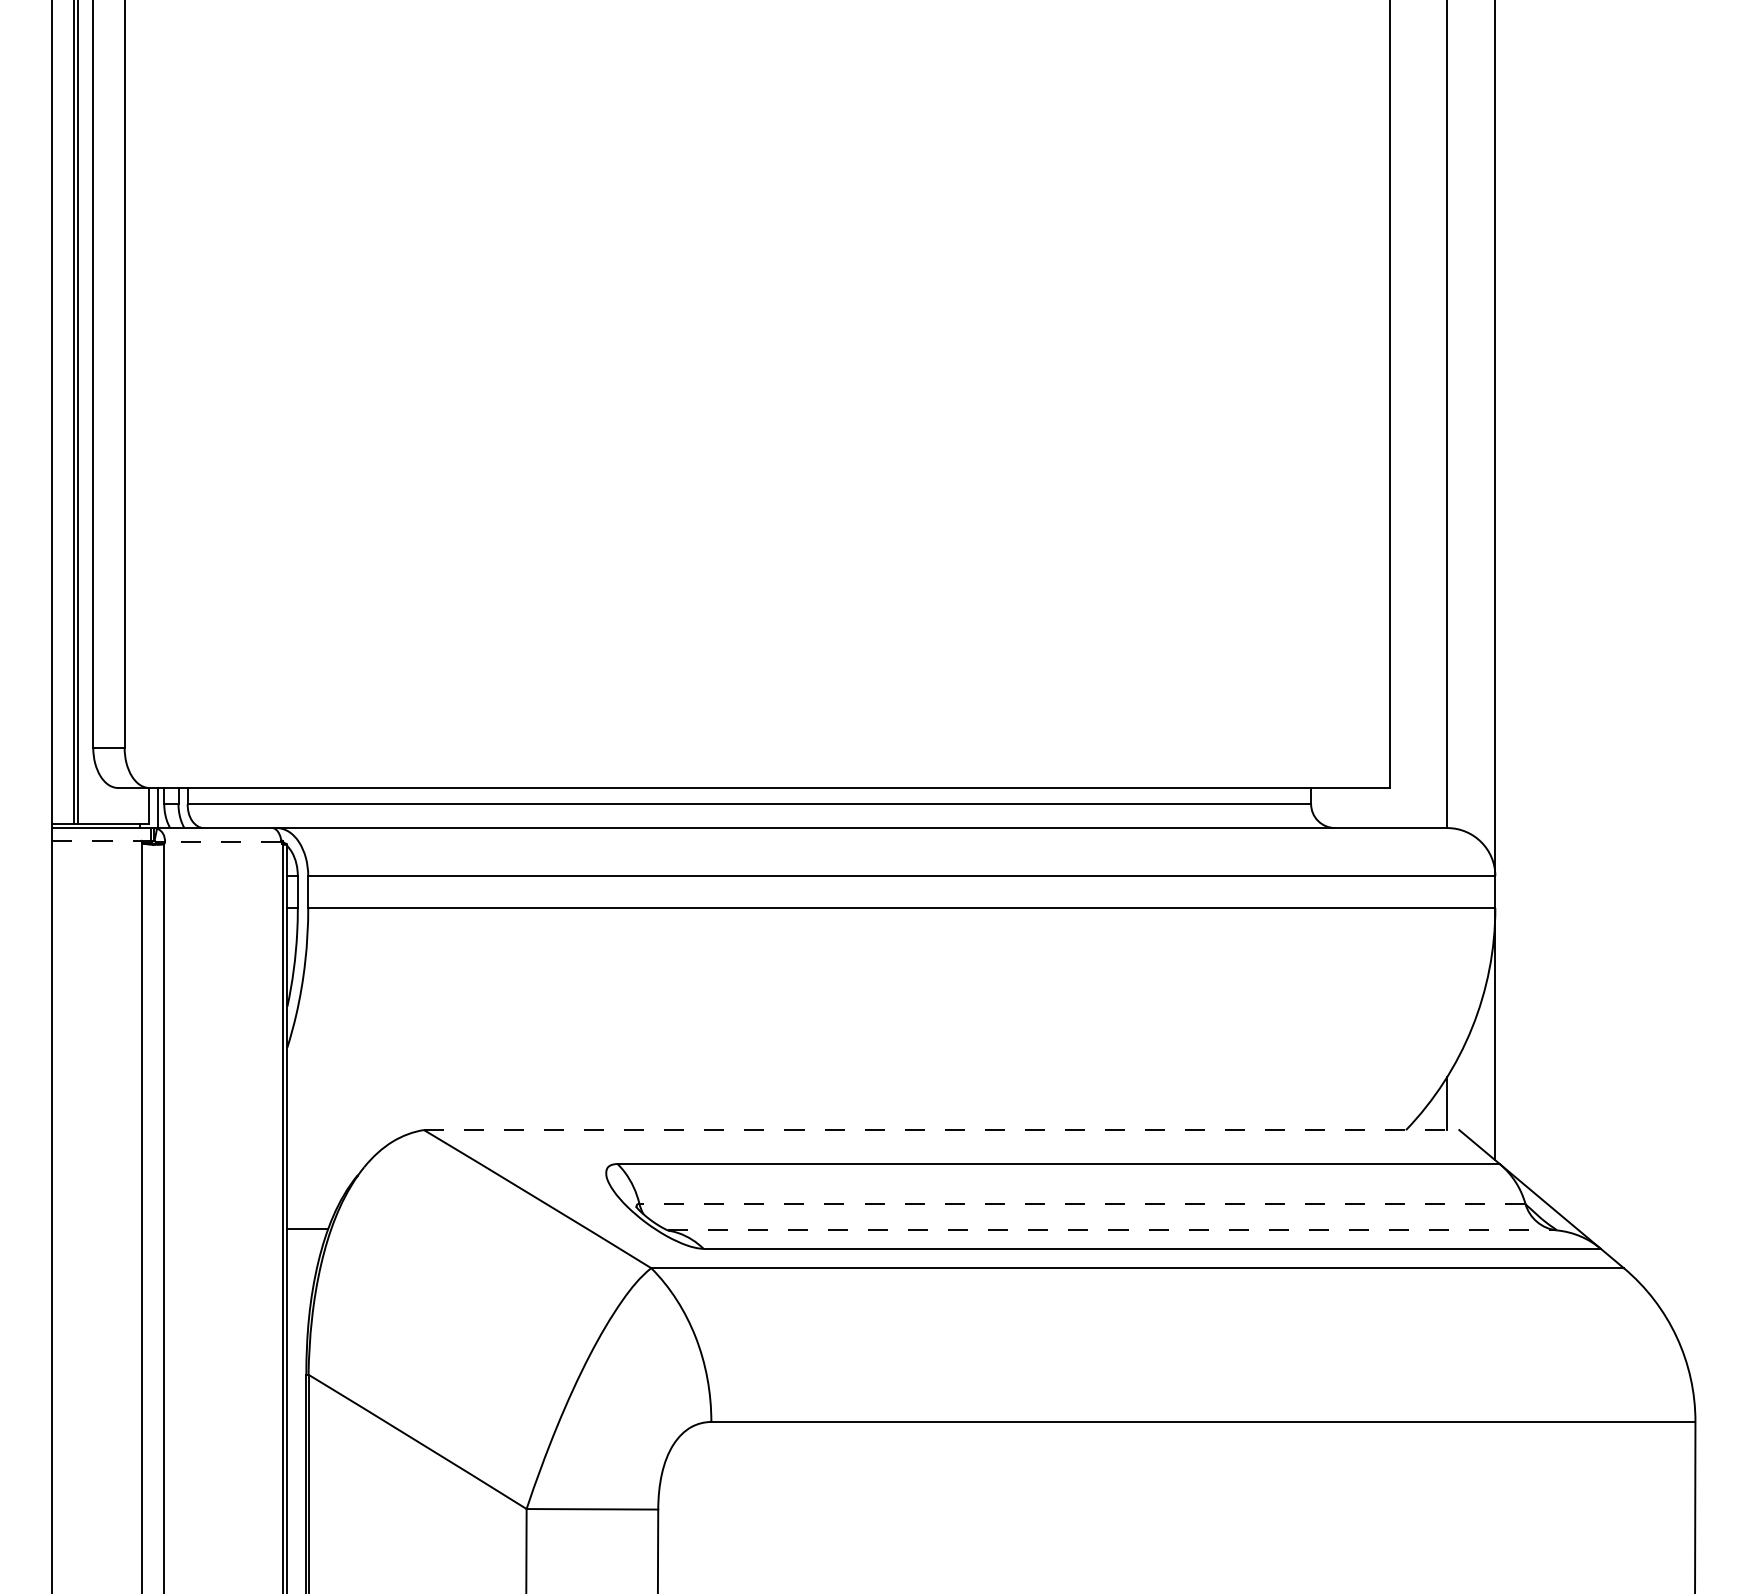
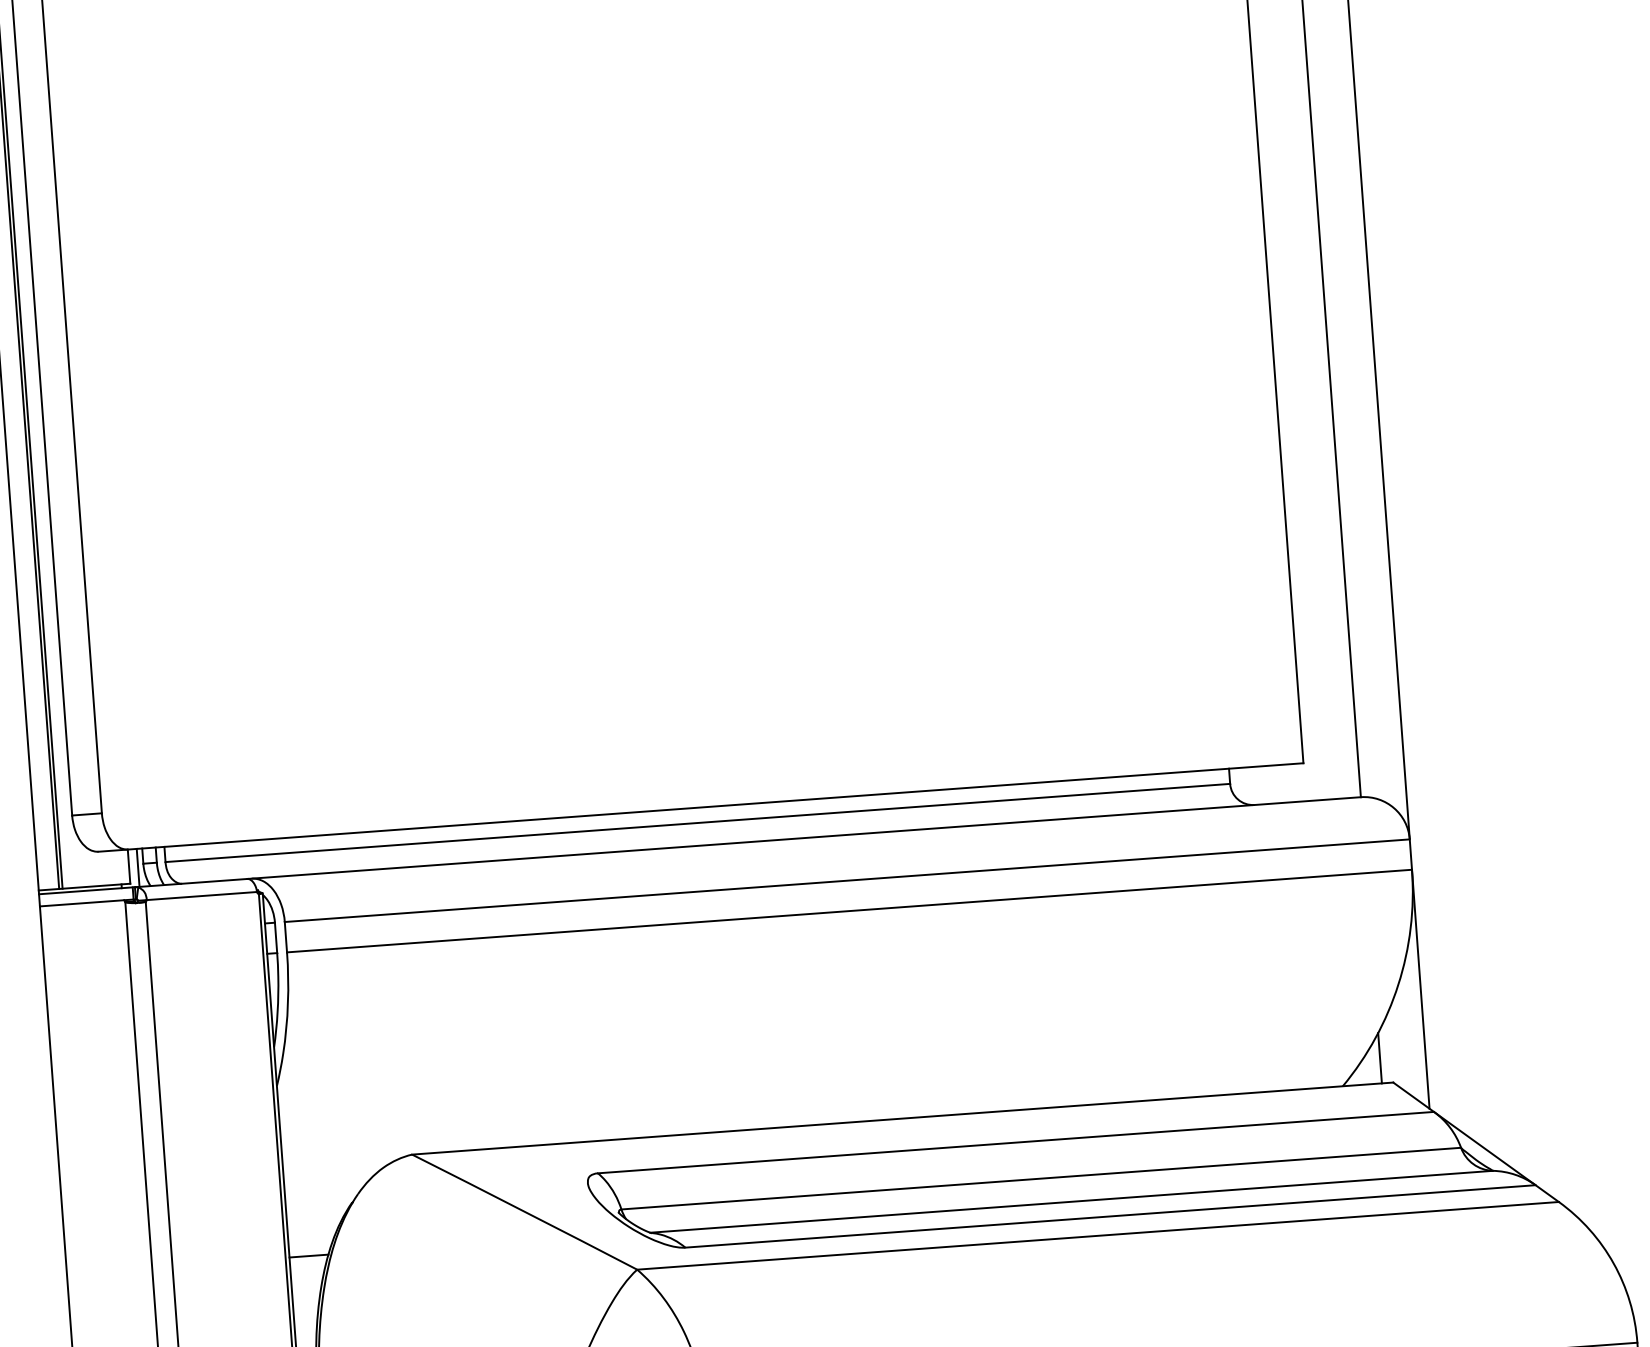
line: (103, 840) -> (88, 902), dashed -> solid
line: (222, 842) -> (201, 896), dashed -> solid
line: (941, 1130) -> (902, 1118), dashed -> solid
line: (1082, 1203) -> (1041, 1178), dashed -> solid
line: (1112, 1230) -> (1071, 1201), dashed -> solid

